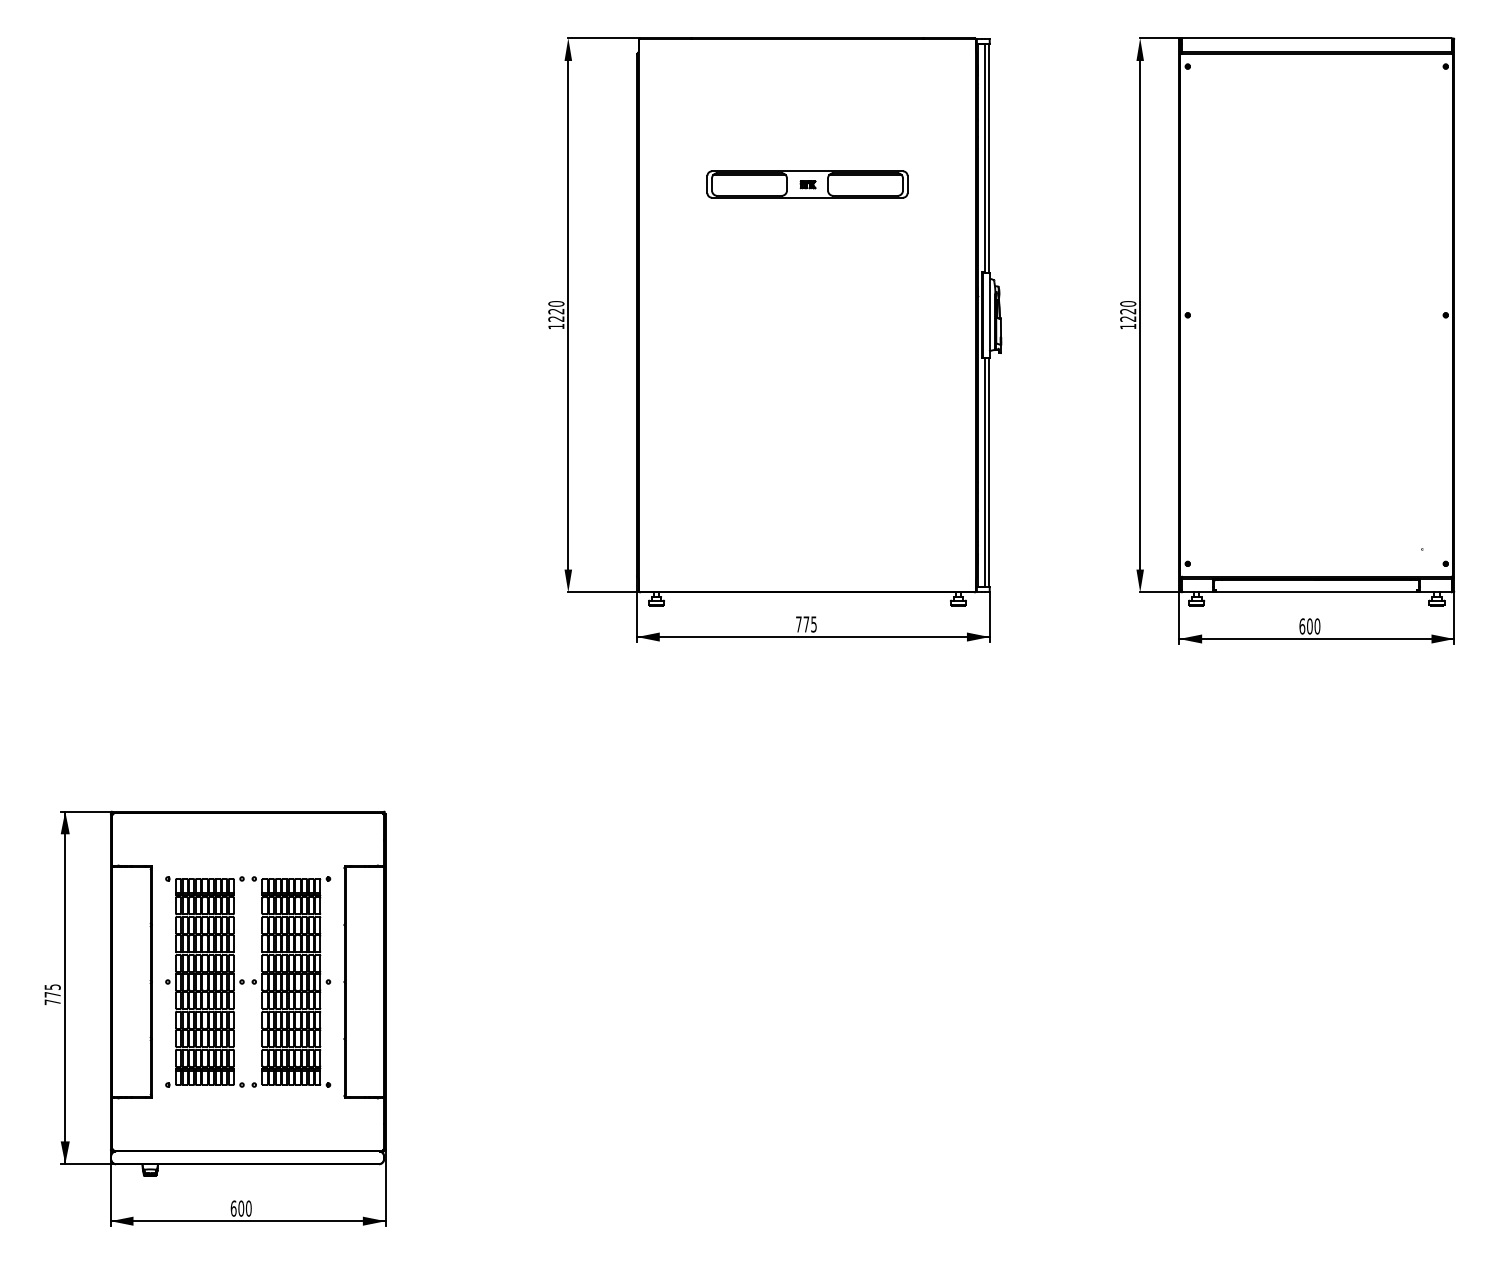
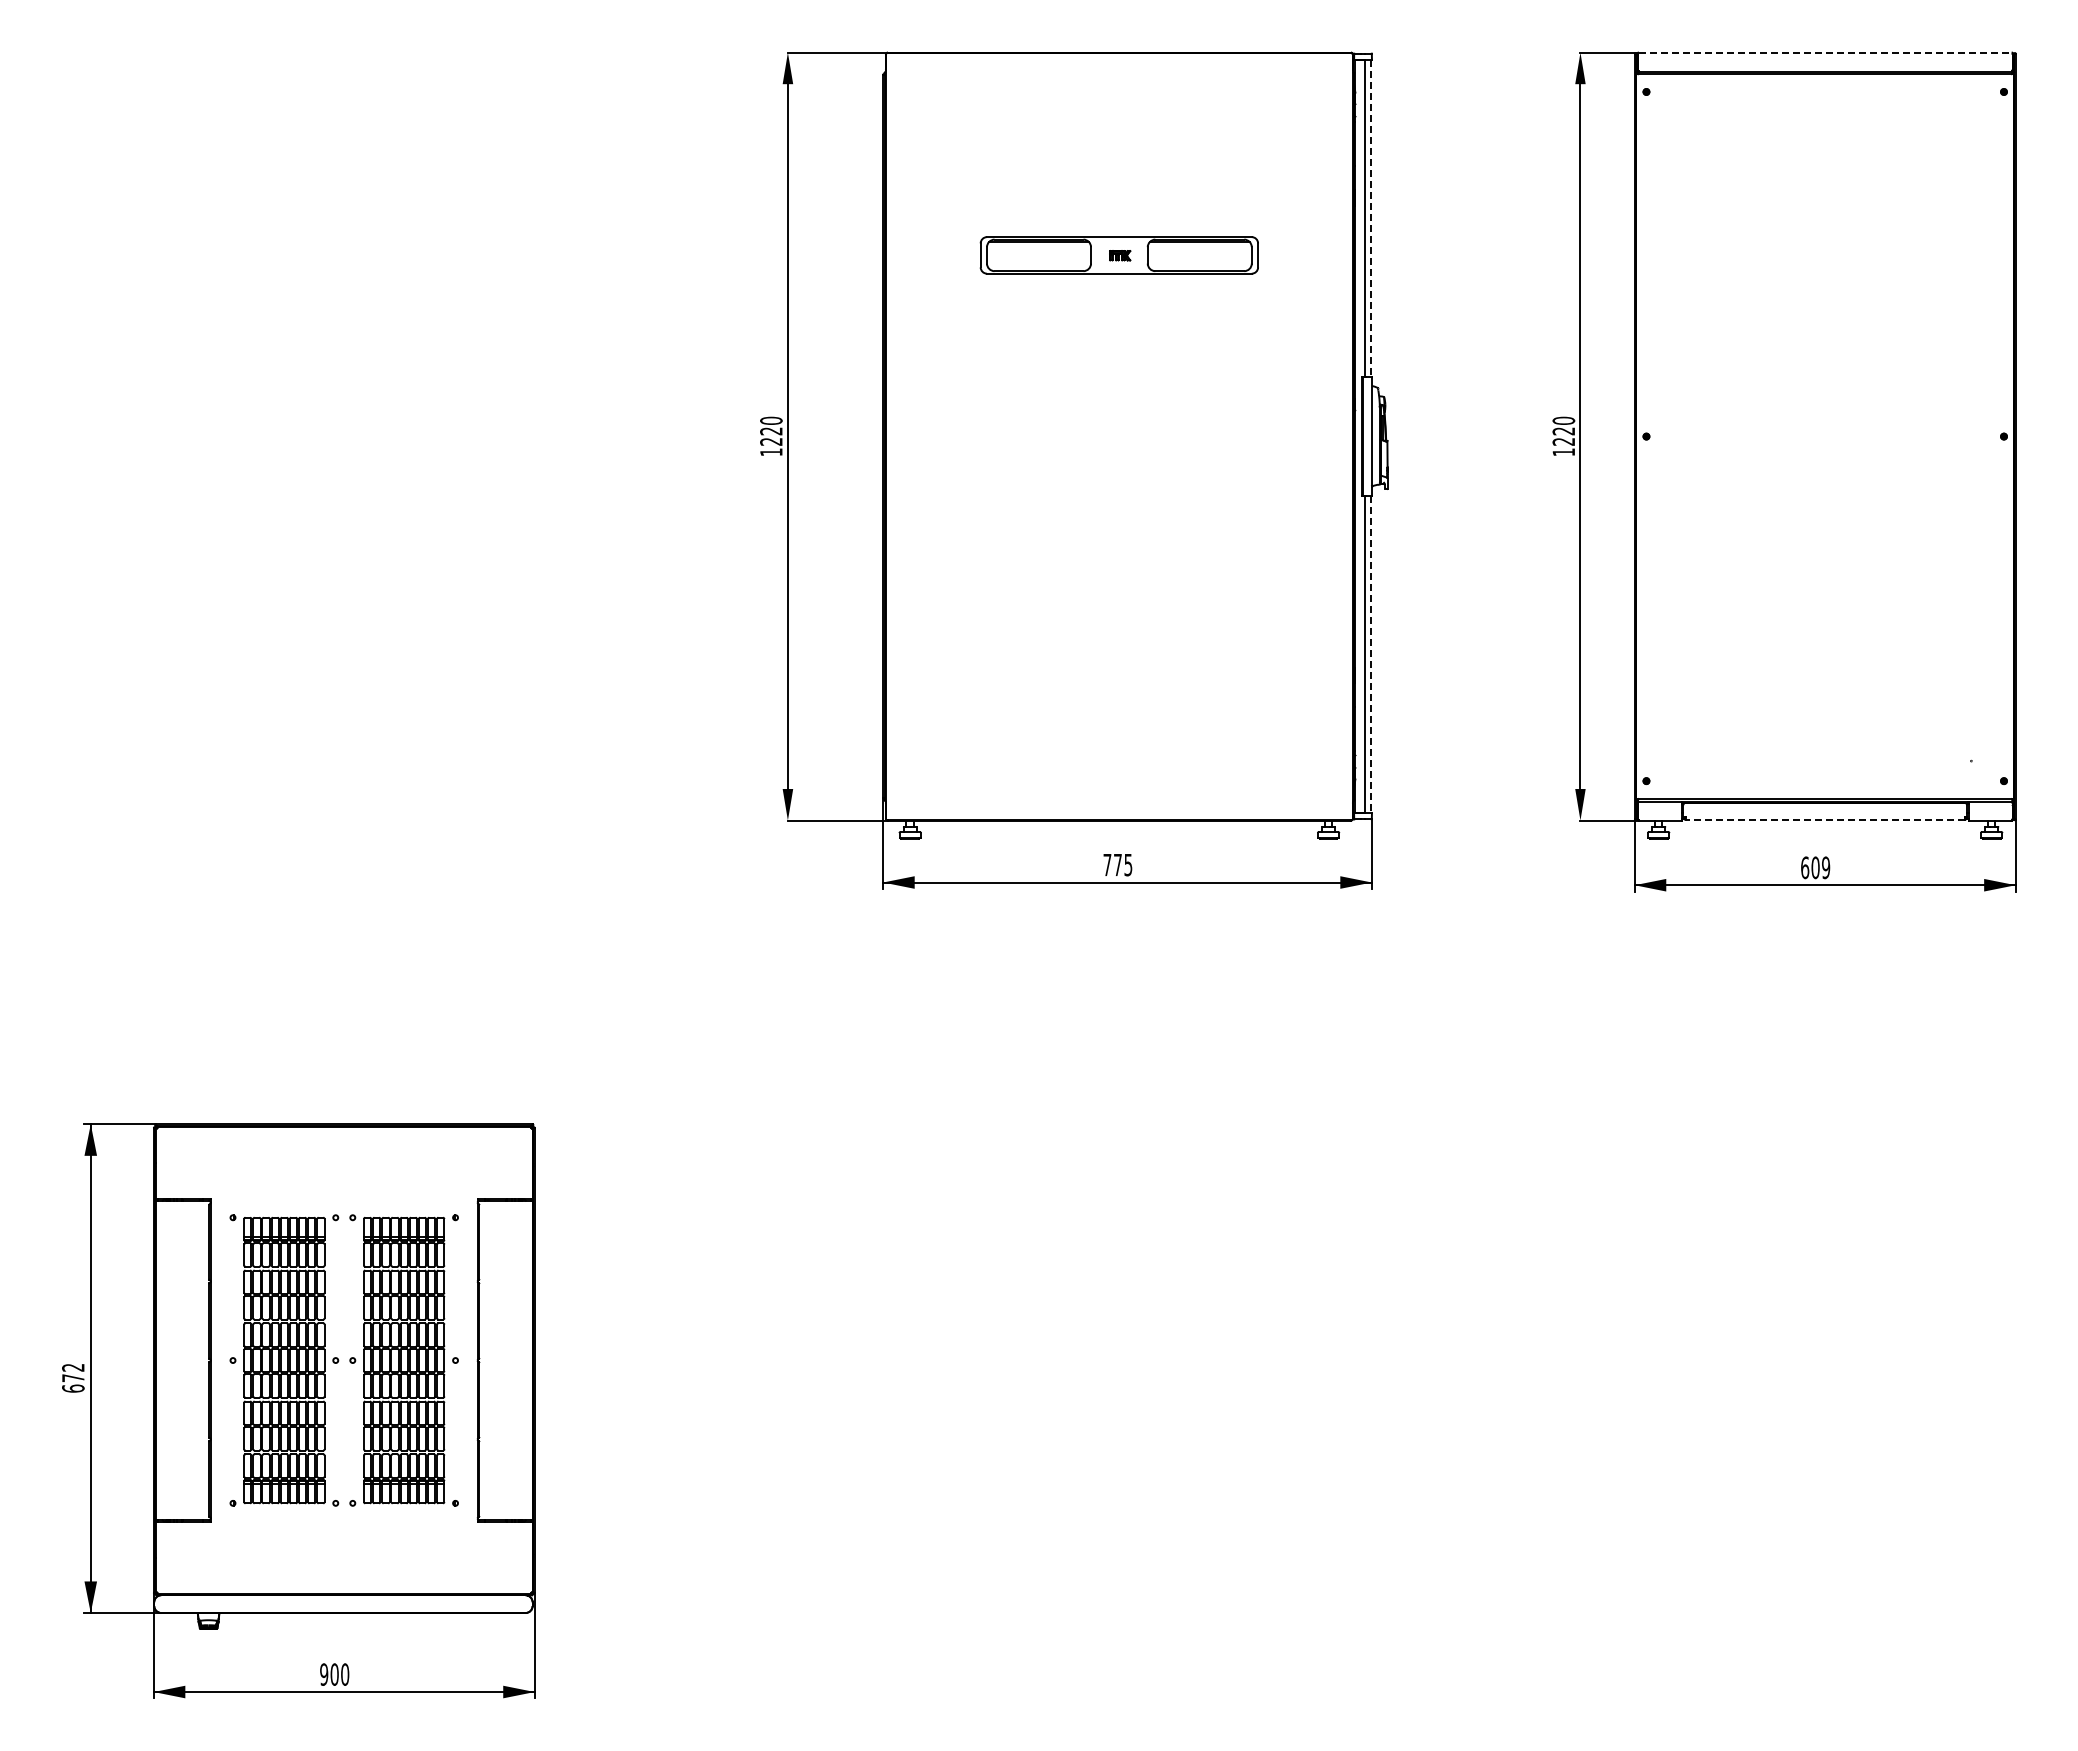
line: (1317, 38) -> (1825, 52), solid -> dashed
line: (988, 157) -> (1370, 218), solid -> dashed
line: (988, 472) -> (1370, 654), solid -> dashed
line: (1316, 591) -> (1824, 819), solid -> dashed
text: (1317, 626) -> (1826, 867), 600 -> 609
text: (52, 994) -> (73, 1378), 775 -> 672
text: (233, 1208) -> (324, 1674), 600 -> 900

